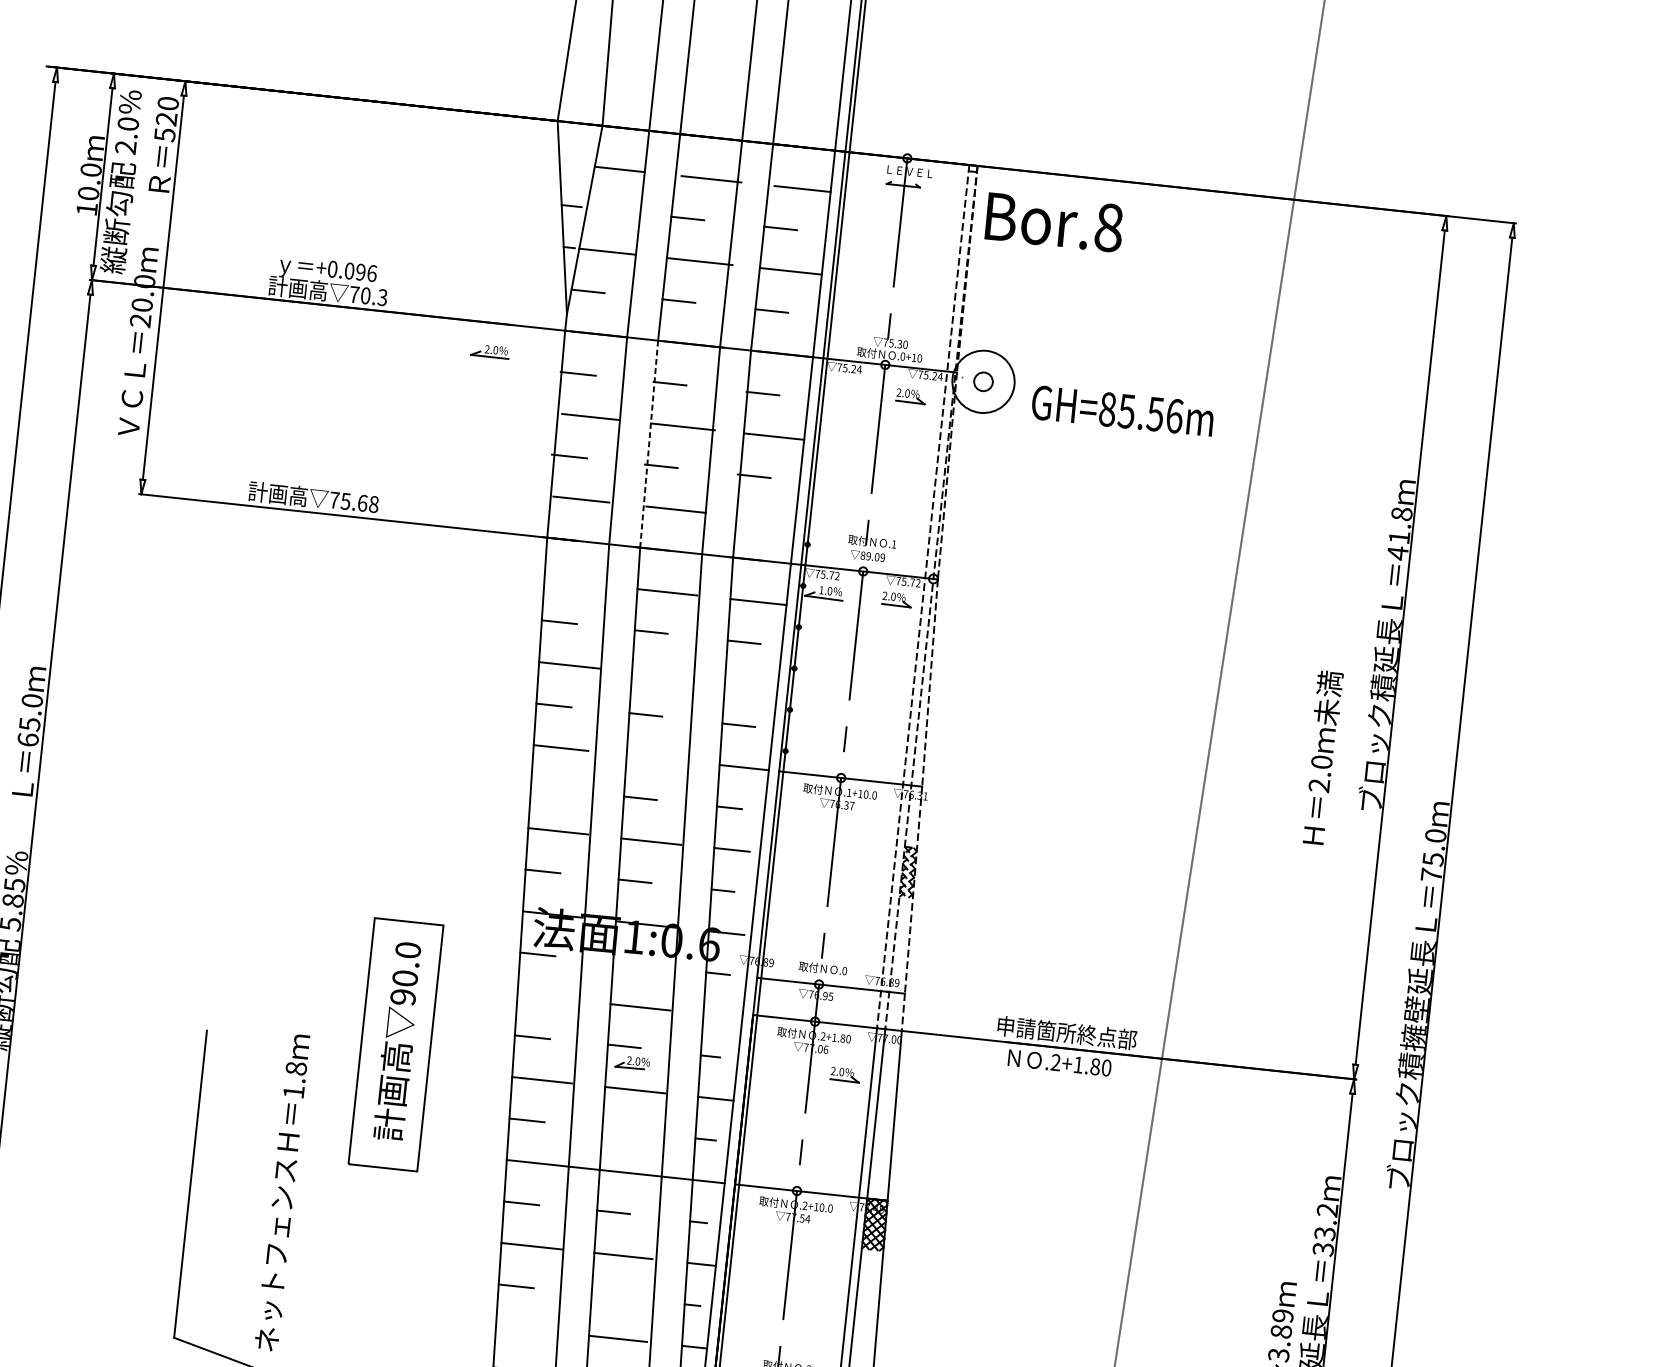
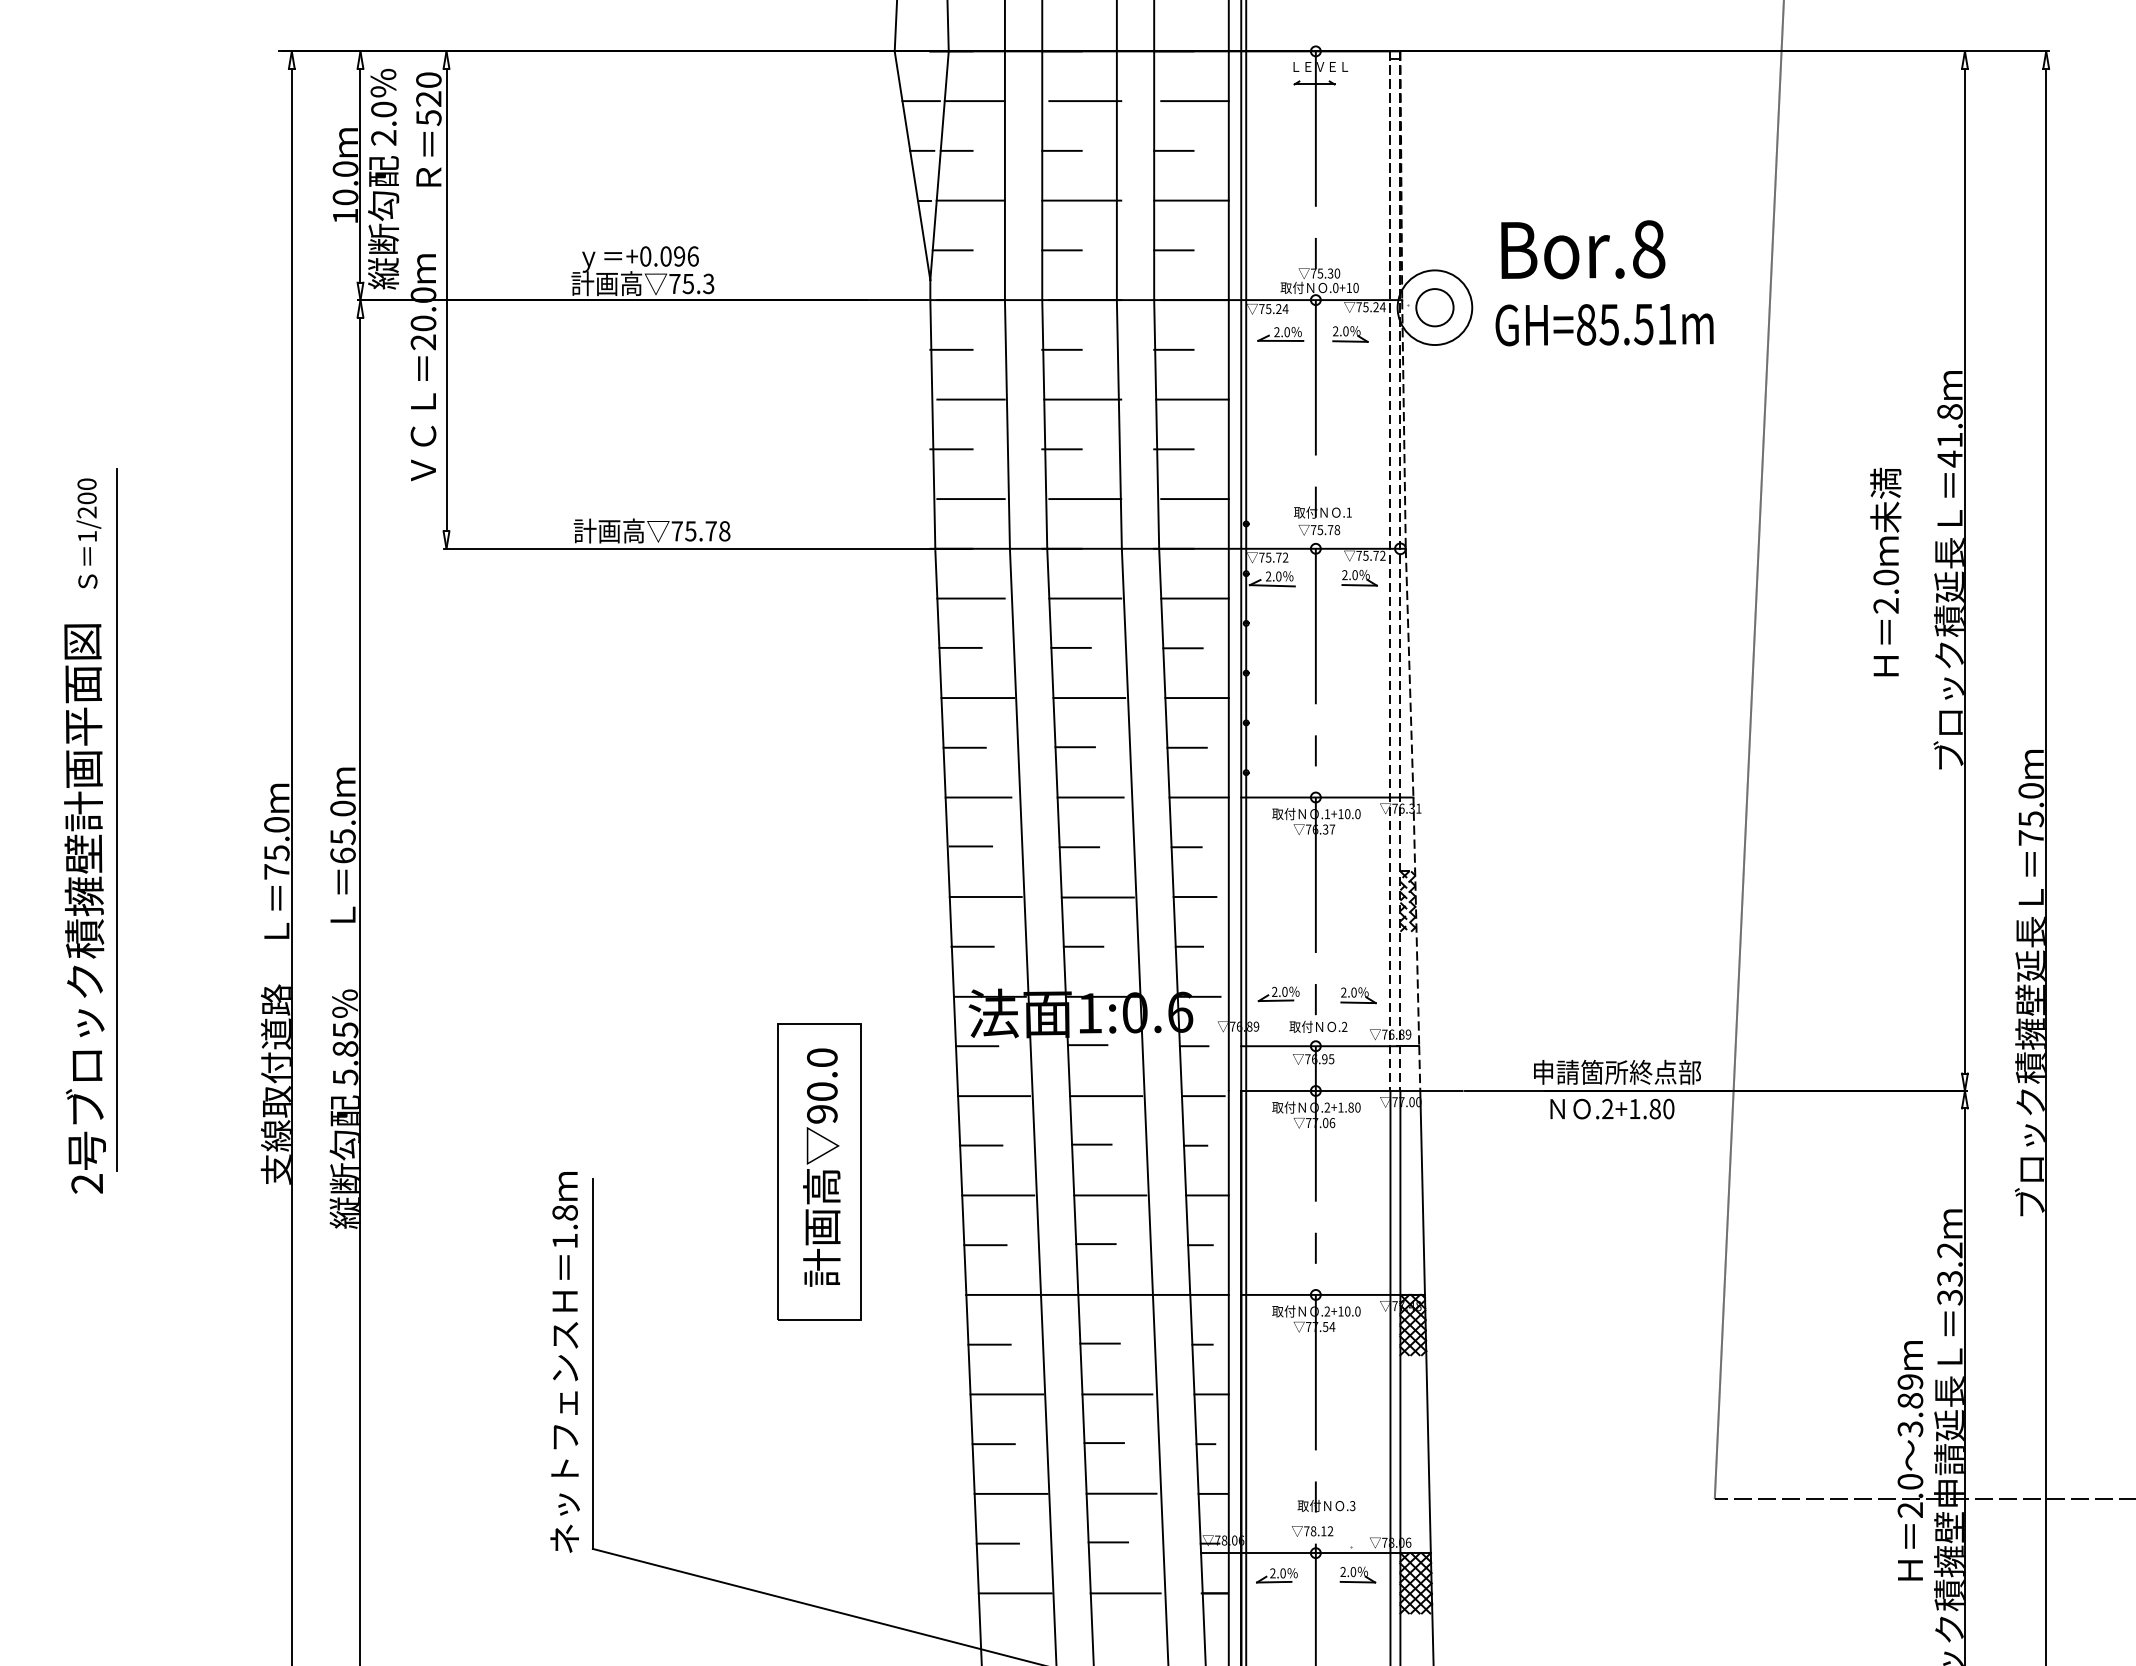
line: (574, 164) -> (920, 101), added
line: (600, 208) -> (956, 150), added
text: (1054, 222) -> (1583, 249), moved
text: (365, 295) -> (688, 283), 70.3 -> 75.3
part: (490, 351) -> (1280, 334), moved
circle: (983, 381) -> (1434, 307), size x1.67
text: (1175, 416) -> (1667, 324), GH=85.56m -> GH=85.51m
line: (648, 444) -> (1044, 424), dashed -> solid
text: (362, 503) -> (710, 531), 75.68 -> 75.78
line: (766, 519) -> (1194, 499), added
text: (872, 557) -> (1325, 530), 89.09 -> 75.78
line: (572, 582) -> (970, 598), added
text: (821, 590) -> (1268, 576), 1.0 -> 2.0
line: (661, 675) -> (1089, 698), added
line: (750, 685) -> (1196, 698), added
line: (654, 757) -> (1090, 797), added
text: (1321, 757) -> (1885, 571), moved
line: (550, 788) -> (970, 846), added
line: (629, 963) -> (1087, 1045), added
text: (844, 971) -> (1344, 1027), .0 -> .2
line: (547, 997) -> (994, 1096), added
line: (720, 1016) -> (1202, 1096), added
part: (632, 1063) -> (1278, 994), moved
part: (845, 1074) -> (1358, 995), moved
line: (618, 1129) -> (1095, 1244), added
text: (282, 1192) -> (564, 1362), moved
line: (607, 1295) -> (1103, 1443), added
line: (525, 1328) -> (1010, 1493), added

